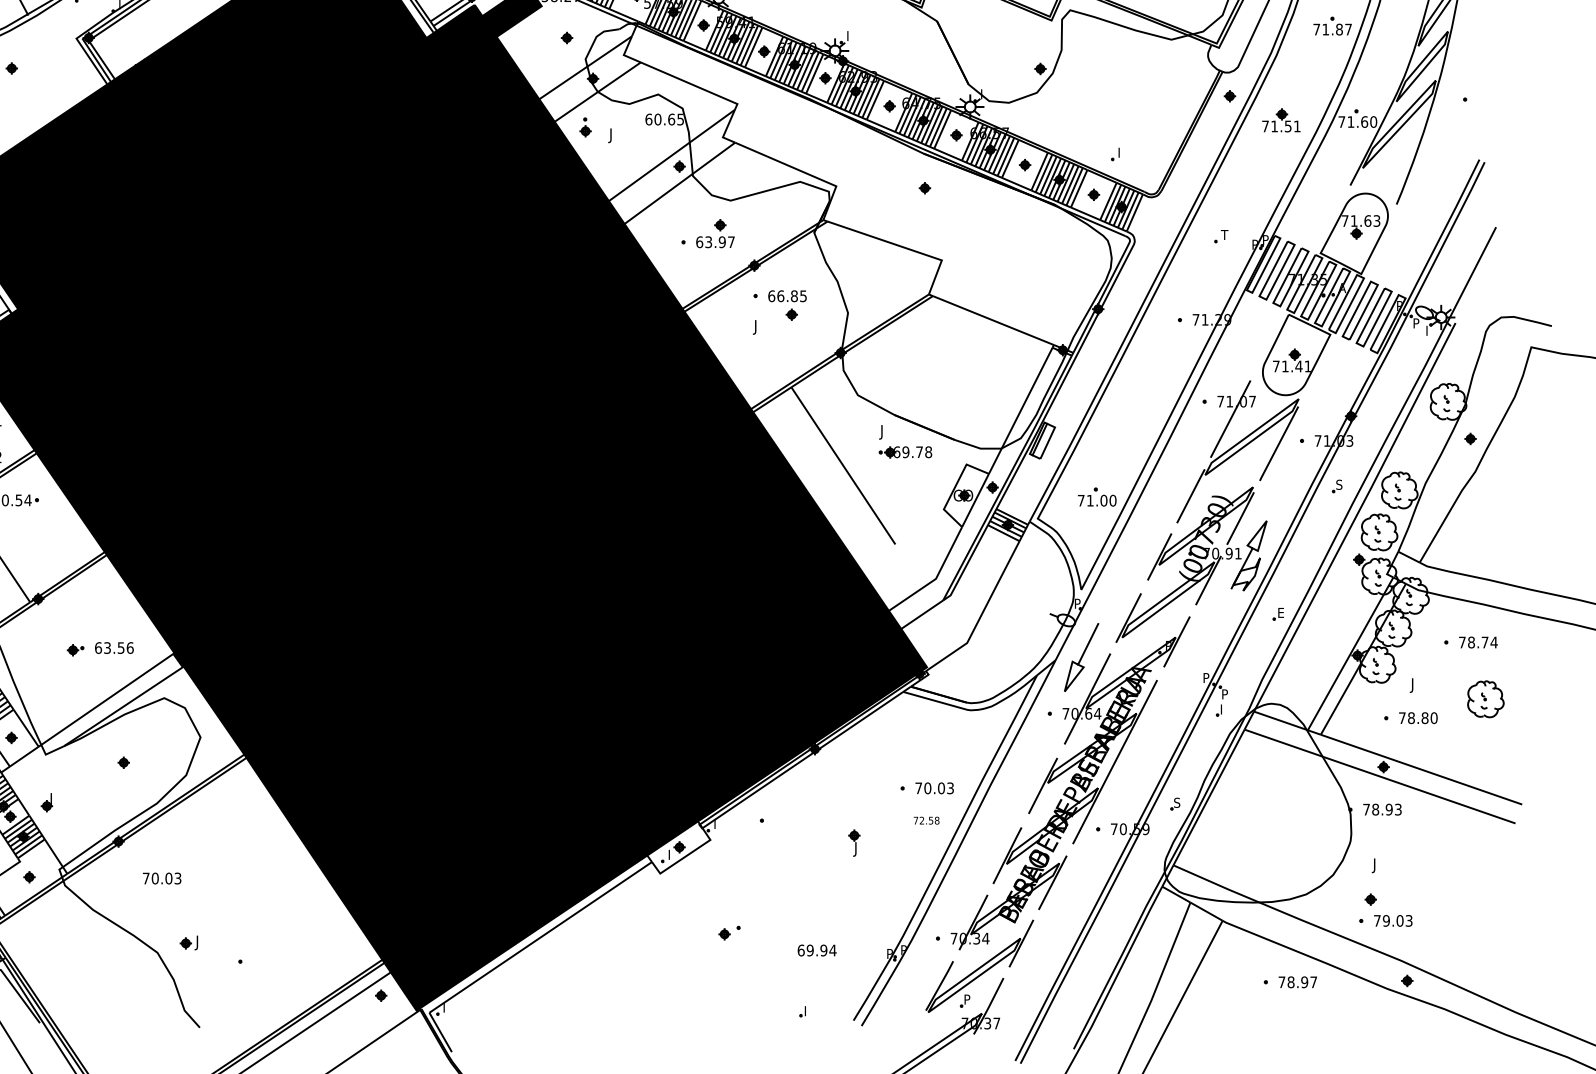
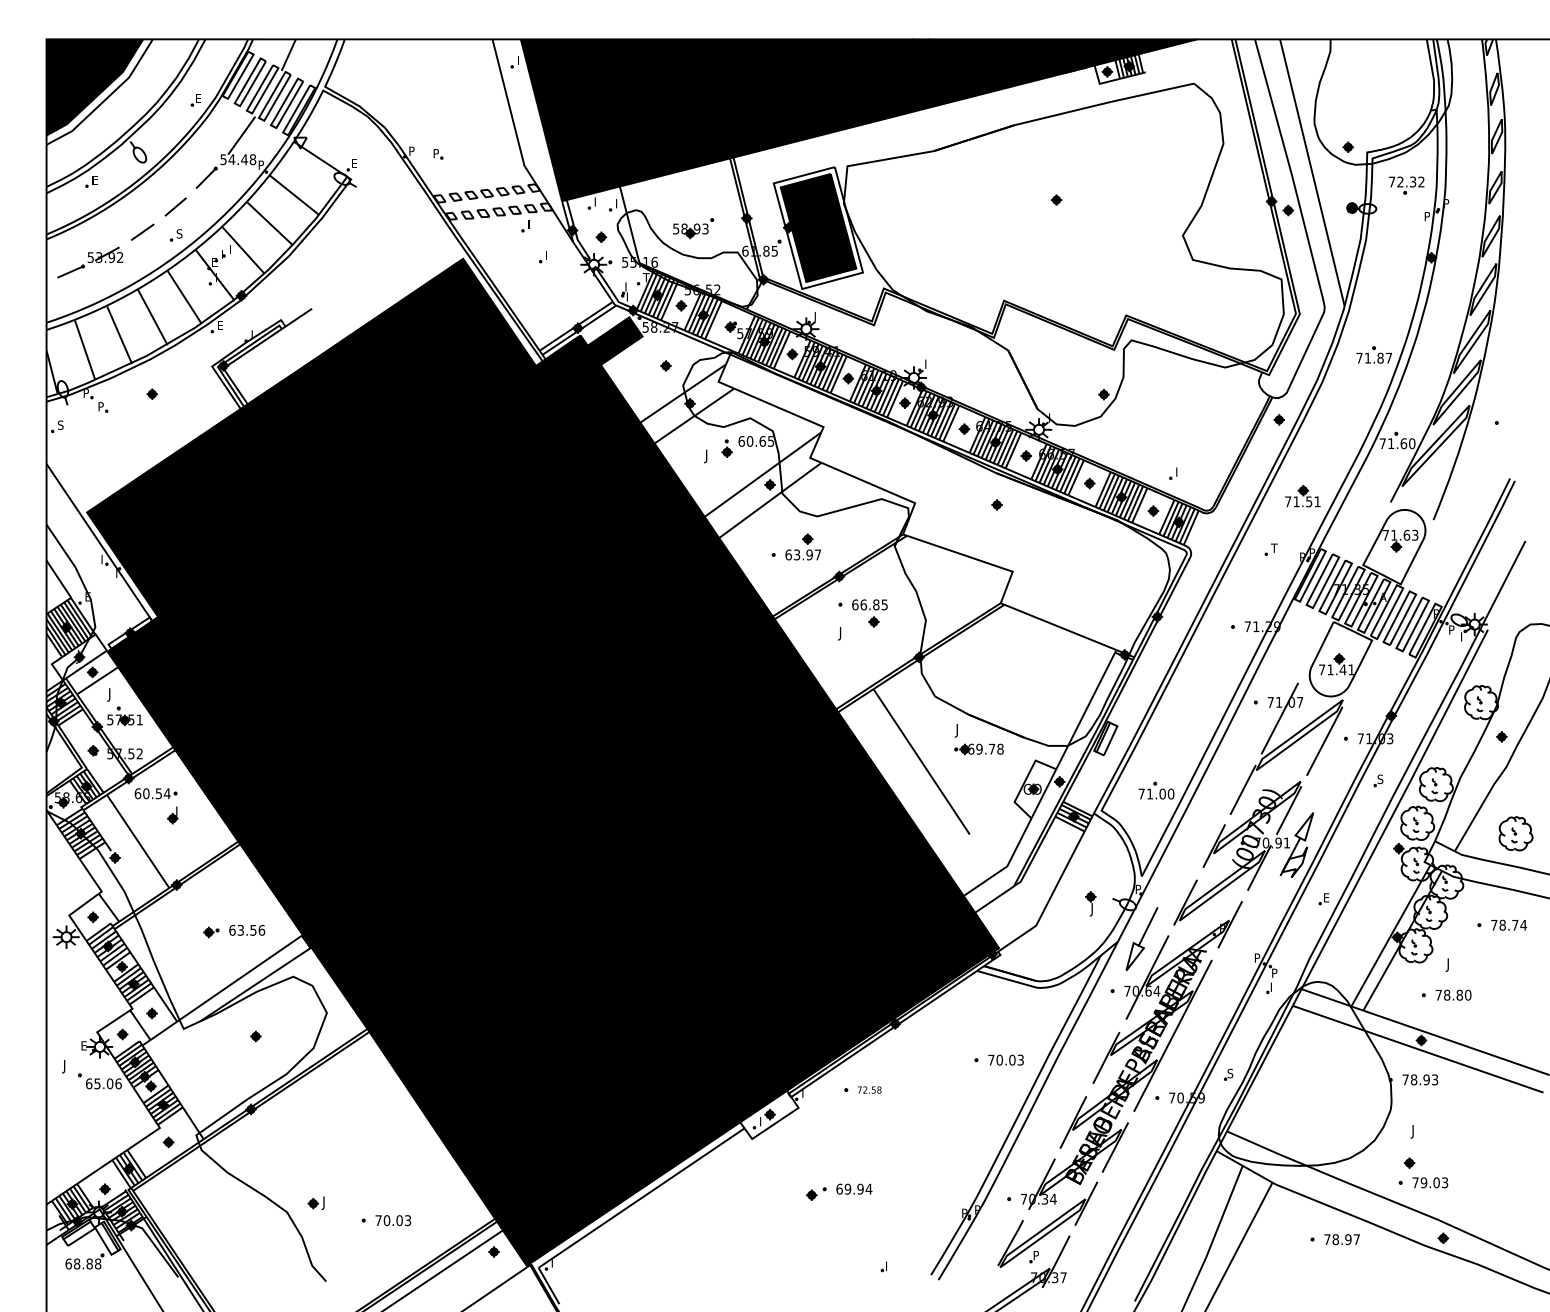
part: (1281, 120) -> (1302, 496), moved
part: (584, 127) -> (726, 448), moved
part: (1485, 698) -> (1515, 833), moved
part: (46, 802) -> (172, 815), moved
text: (926, 820) -> (869, 1089), moved
part: (854, 842) -> (1090, 903), moved
text: (162, 878) -> (393, 1220), moved
text: (817, 949) -> (854, 1188), moved

